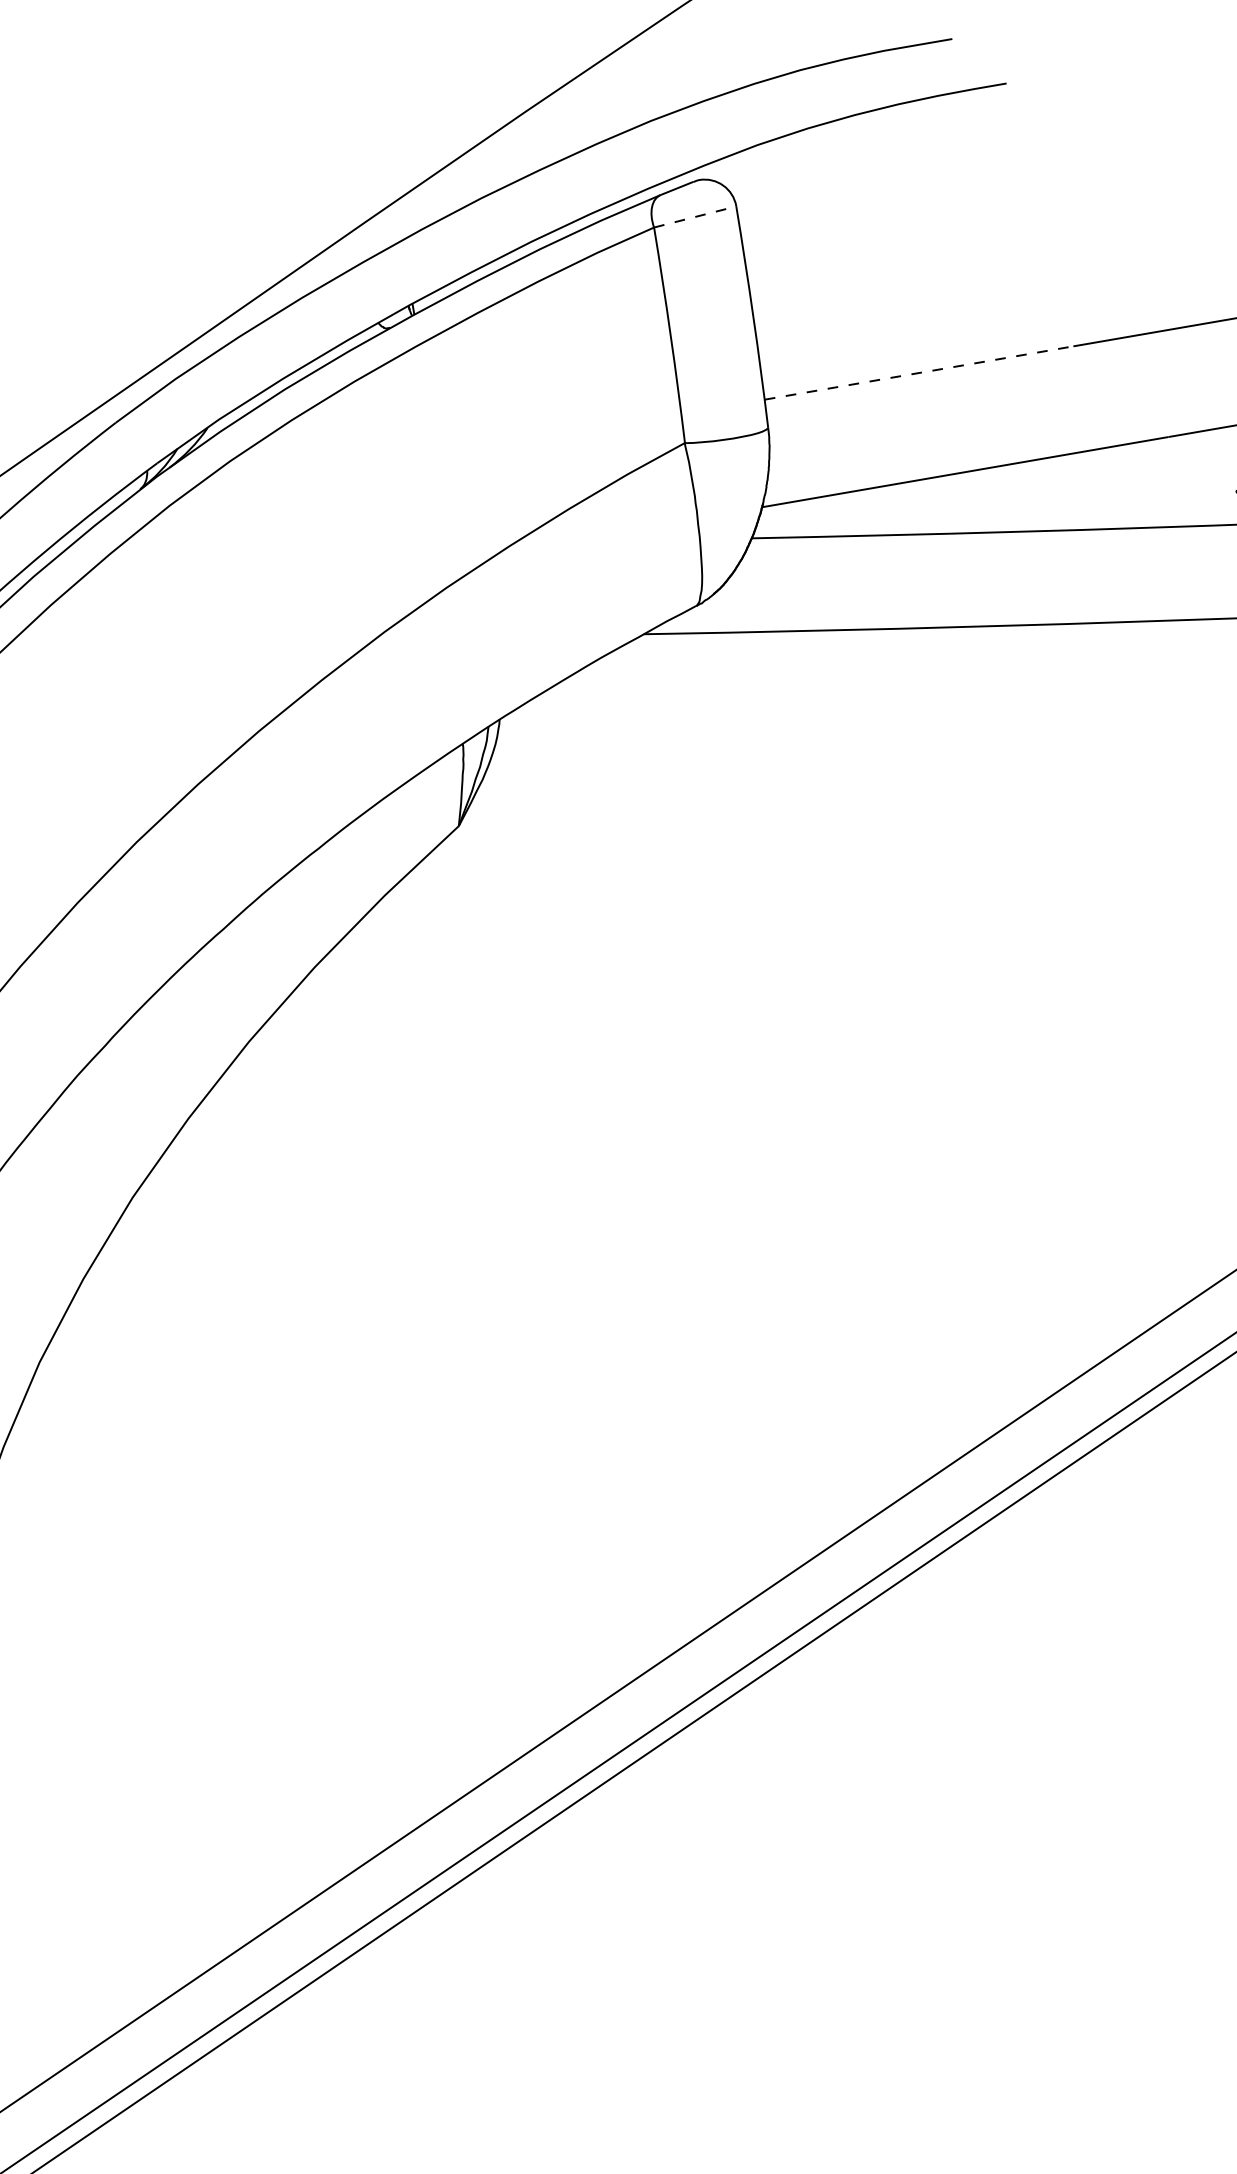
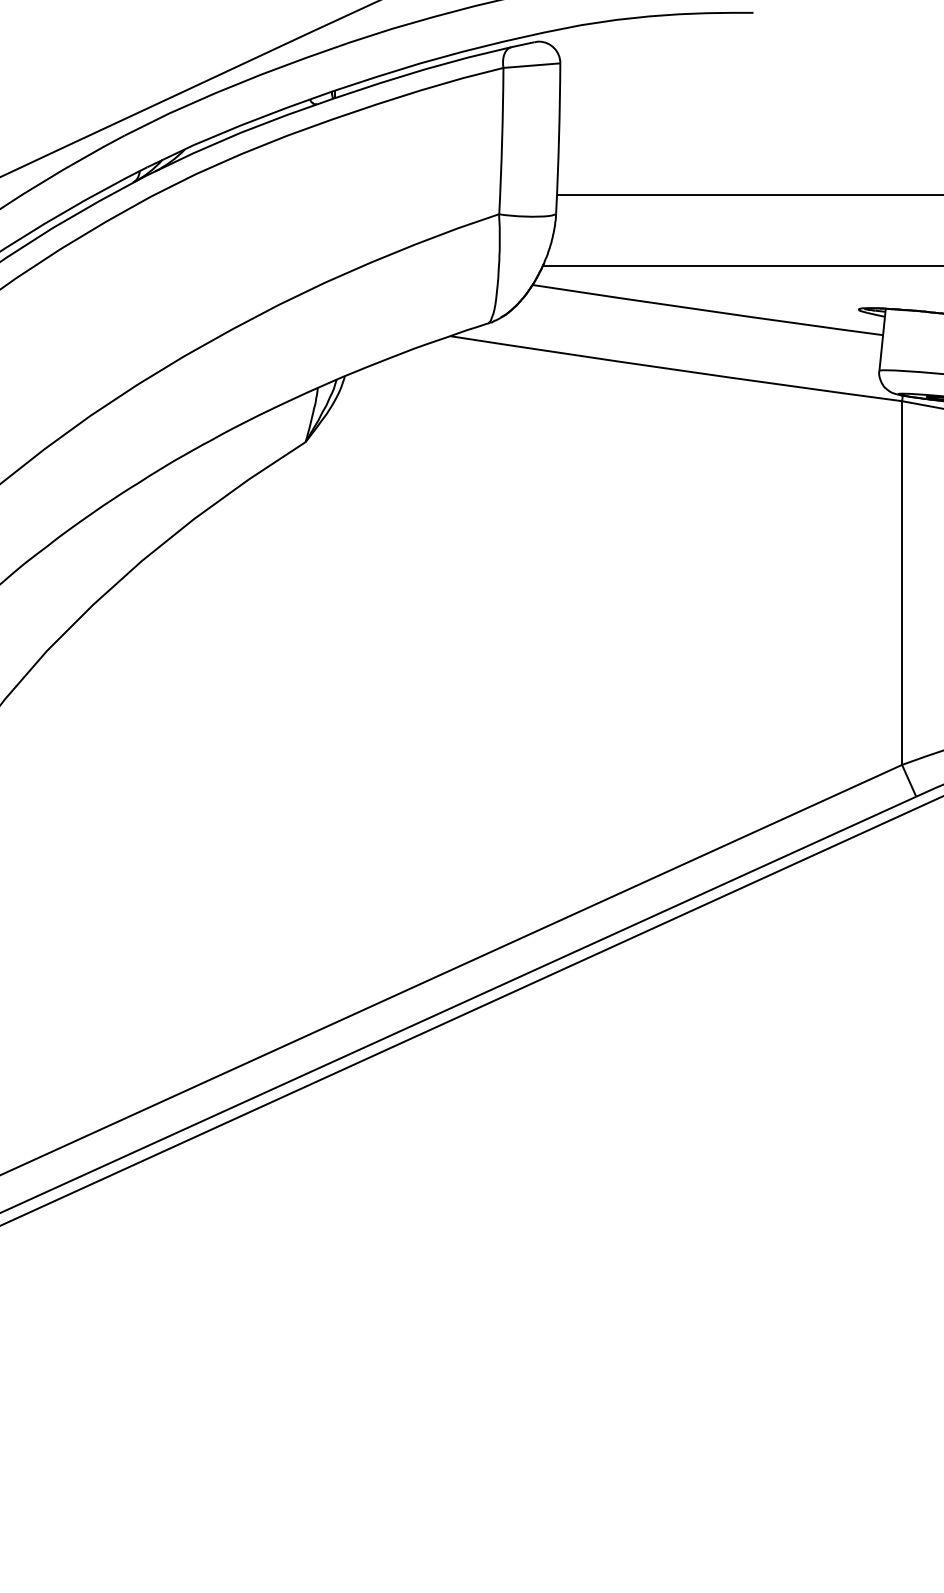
line: (694, 216) -> (531, 65), dashed -> solid
line: (919, 372) -> (662, 194), dashed -> solid

